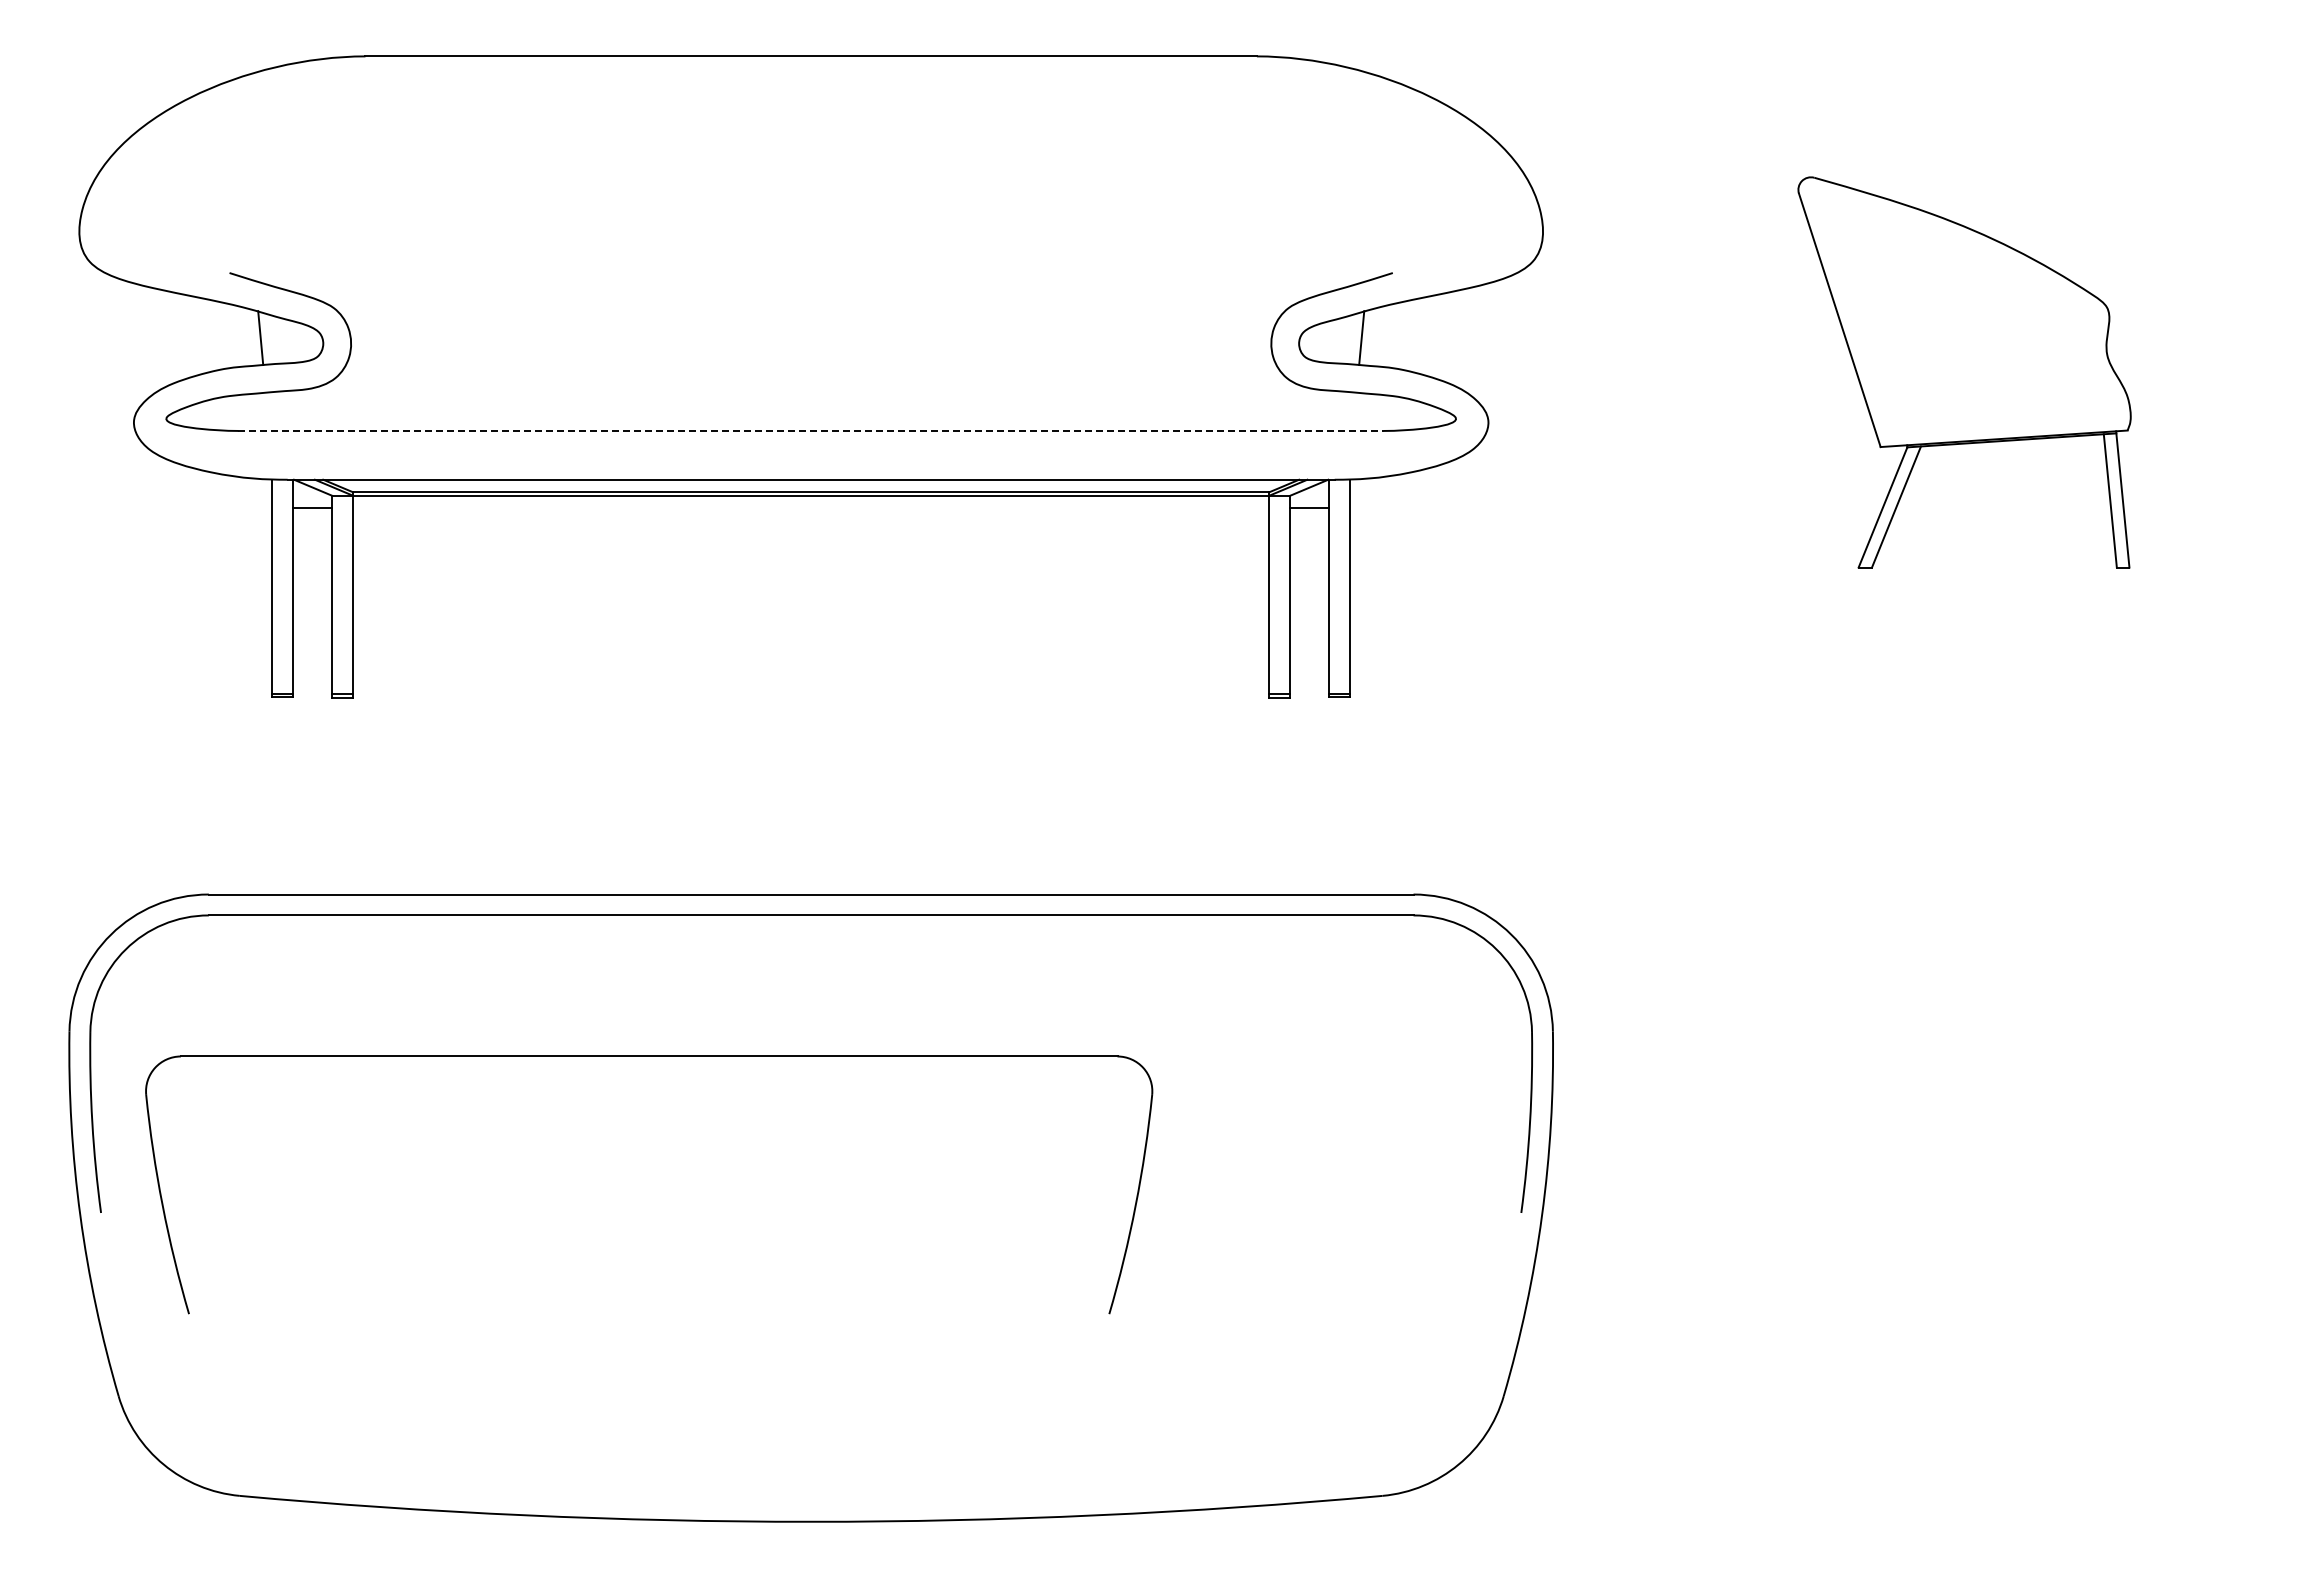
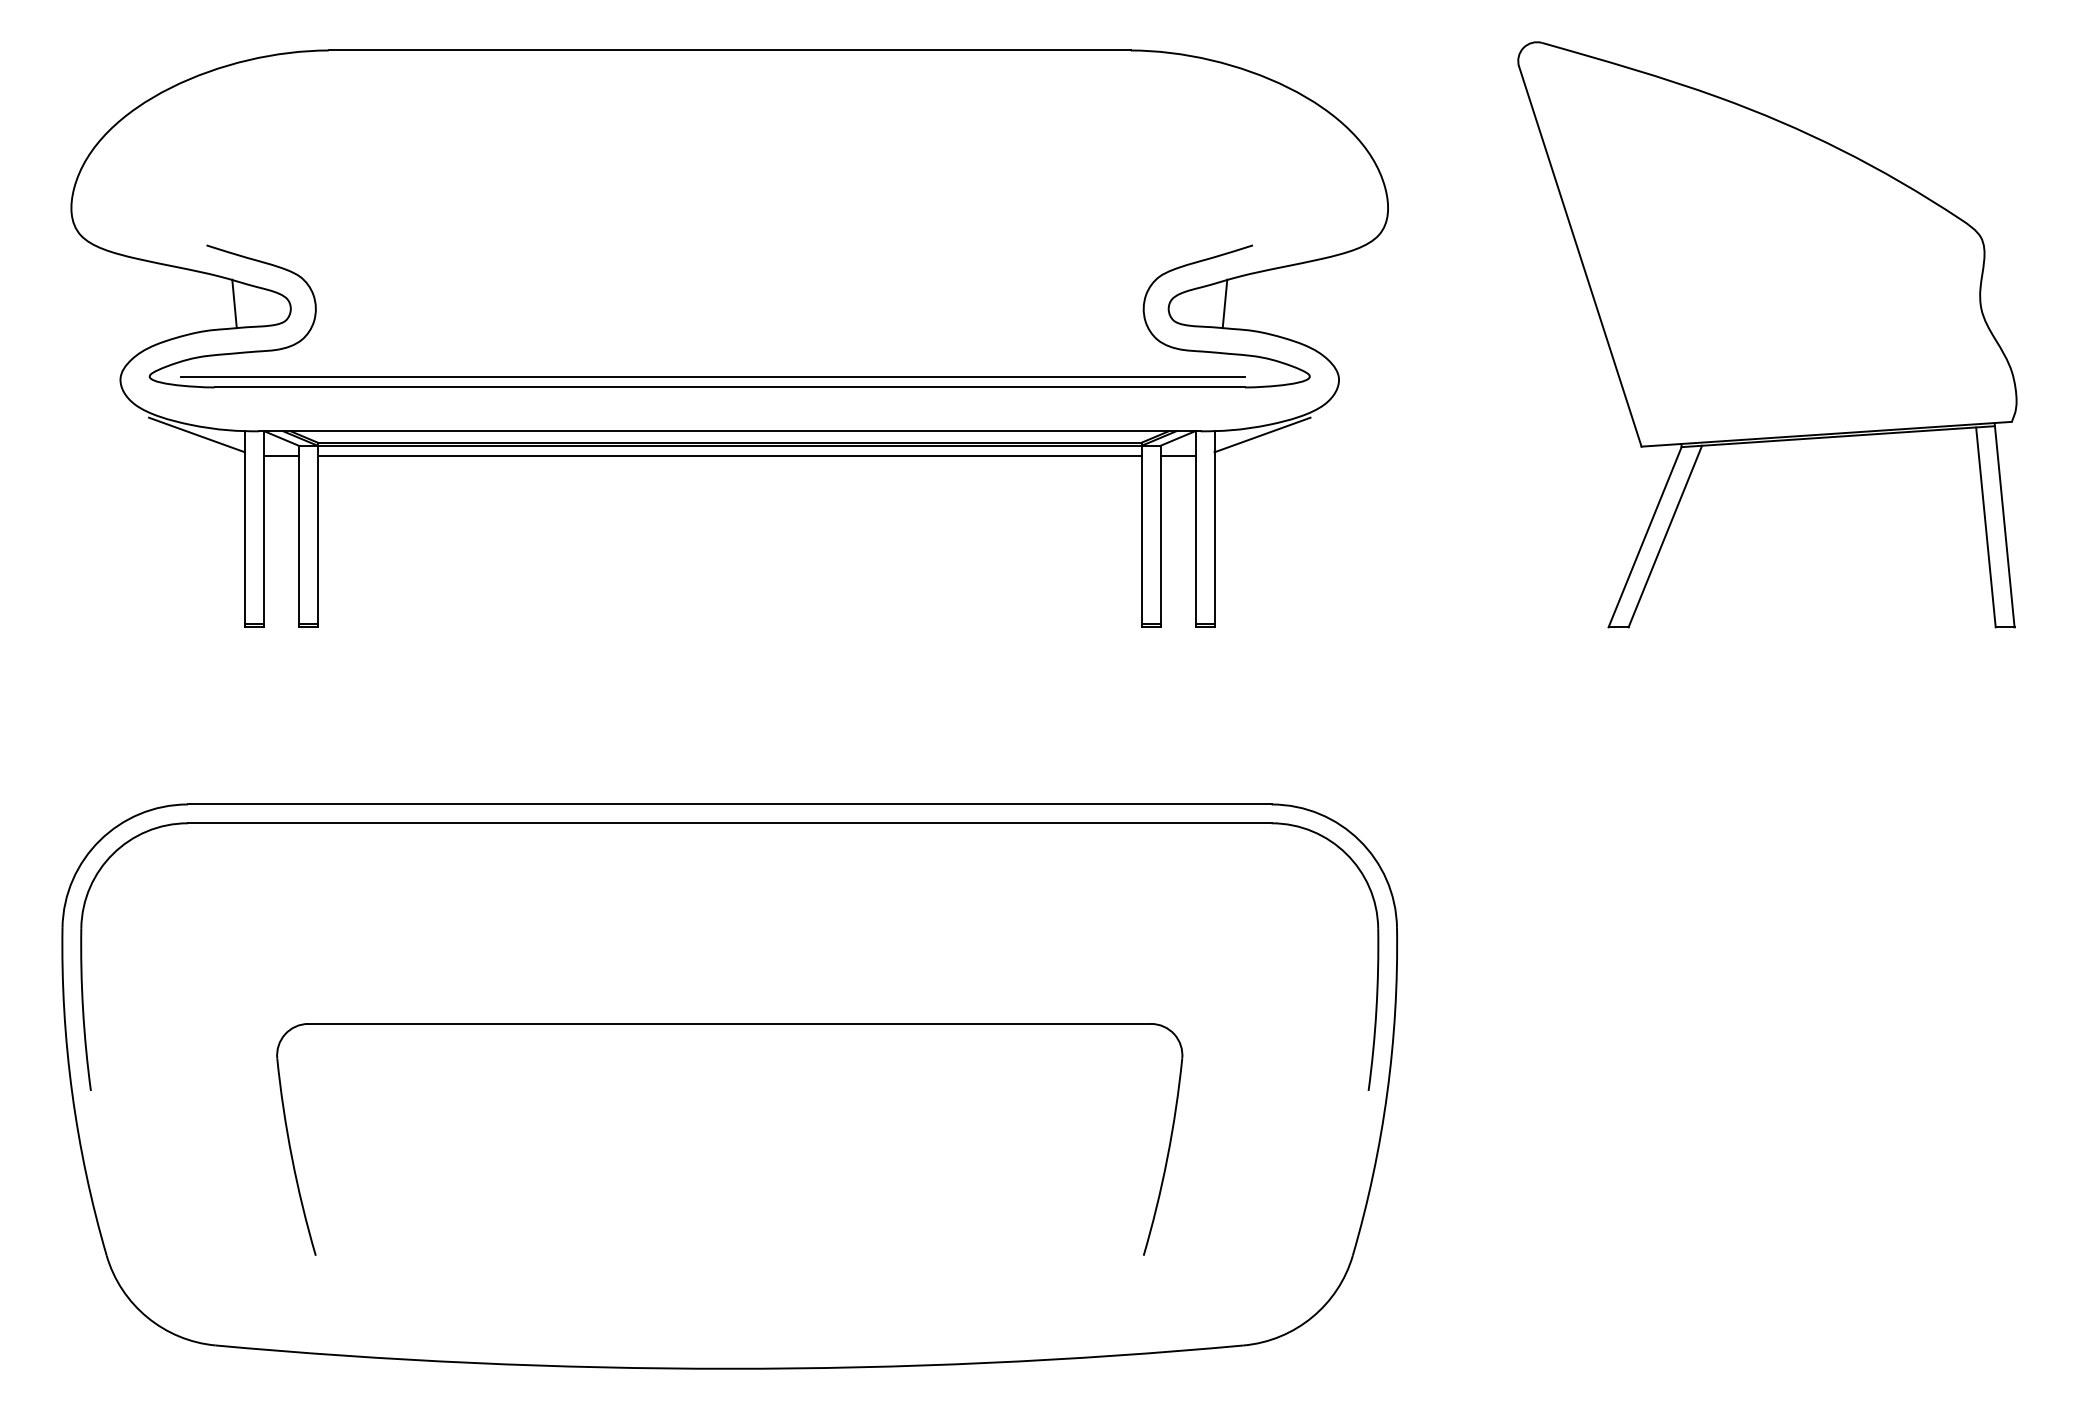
part: (1964, 372) -> (1767, 334), size x1.67
line: (791, 418) -> (712, 376), added
line: (811, 430) -> (730, 387), dashed -> solid
line: (218, 483) -> (196, 434), added
line: (1403, 483) -> (1262, 434), added
line: (811, 507) -> (730, 456), added
part: (649, 1056) -> (730, 1023), moved

